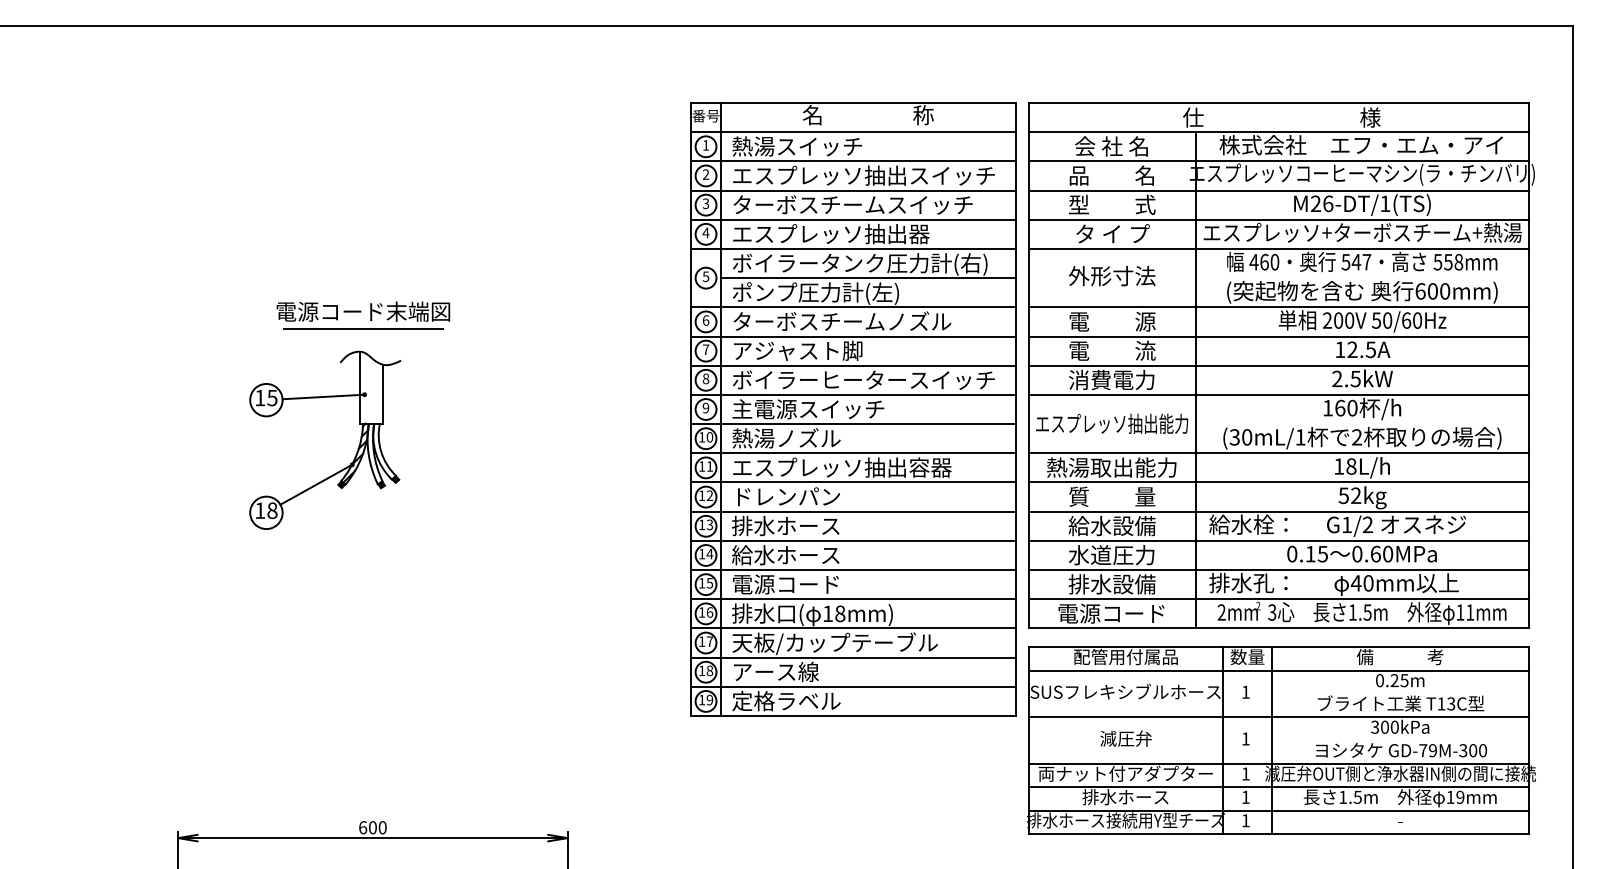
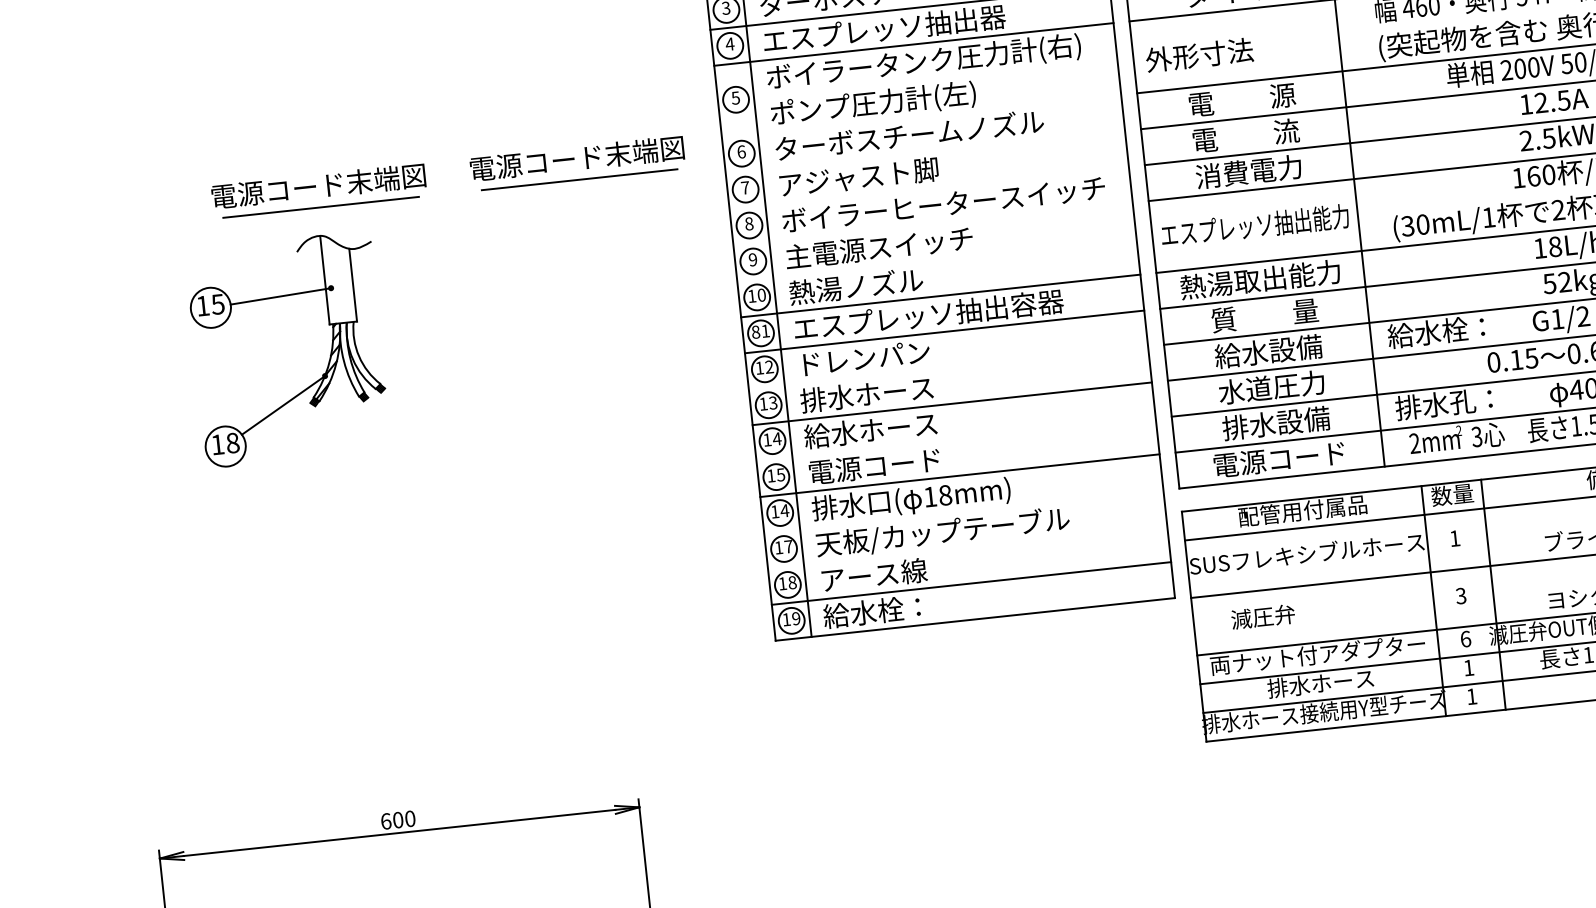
text: (1111, 276) -> (1198, 55), moved
line: (867, 278) -> (934, 78), removed
line: (853, 307) -> (921, 116), removed
part: (573, 315) -> (577, 163), added
line: (853, 336) -> (925, 152), removed
line: (853, 365) -> (929, 187), removed
line: (853, 394) -> (932, 223), removed
line: (853, 424) -> (936, 260), removed
text: (701, 466) -> (755, 332), 11 -> 81
line: (853, 511) -> (948, 367), removed
line: (853, 570) -> (956, 440), removed
text: (709, 612) -> (784, 510), 16 -> 14
line: (853, 628) -> (963, 511), removed
line: (853, 657) -> (967, 547), removed
text: (786, 701) -> (890, 610), 定格ラベル -> 給水栓：
text: (1125, 738) -> (1262, 616), moved
text: (1245, 738) -> (1460, 595), 1 -> 3
text: (1245, 773) -> (1465, 638), 1 -> 6

